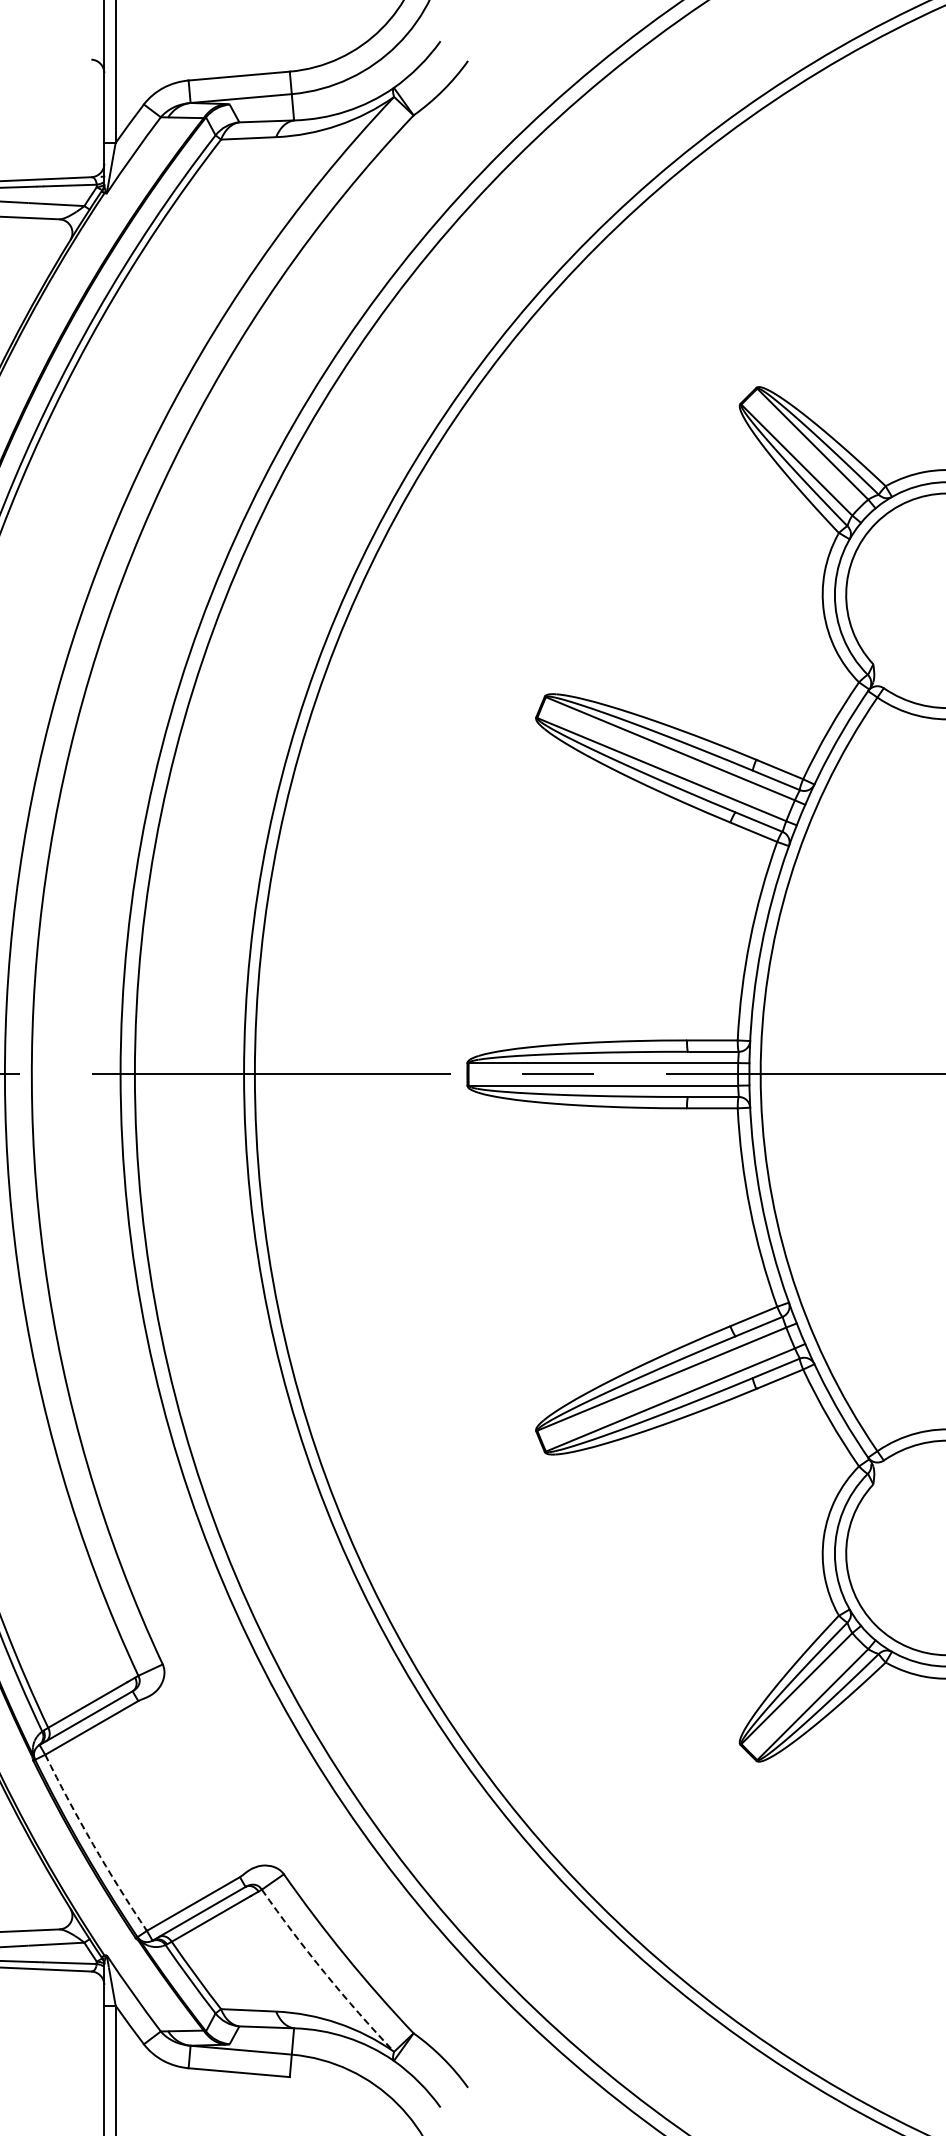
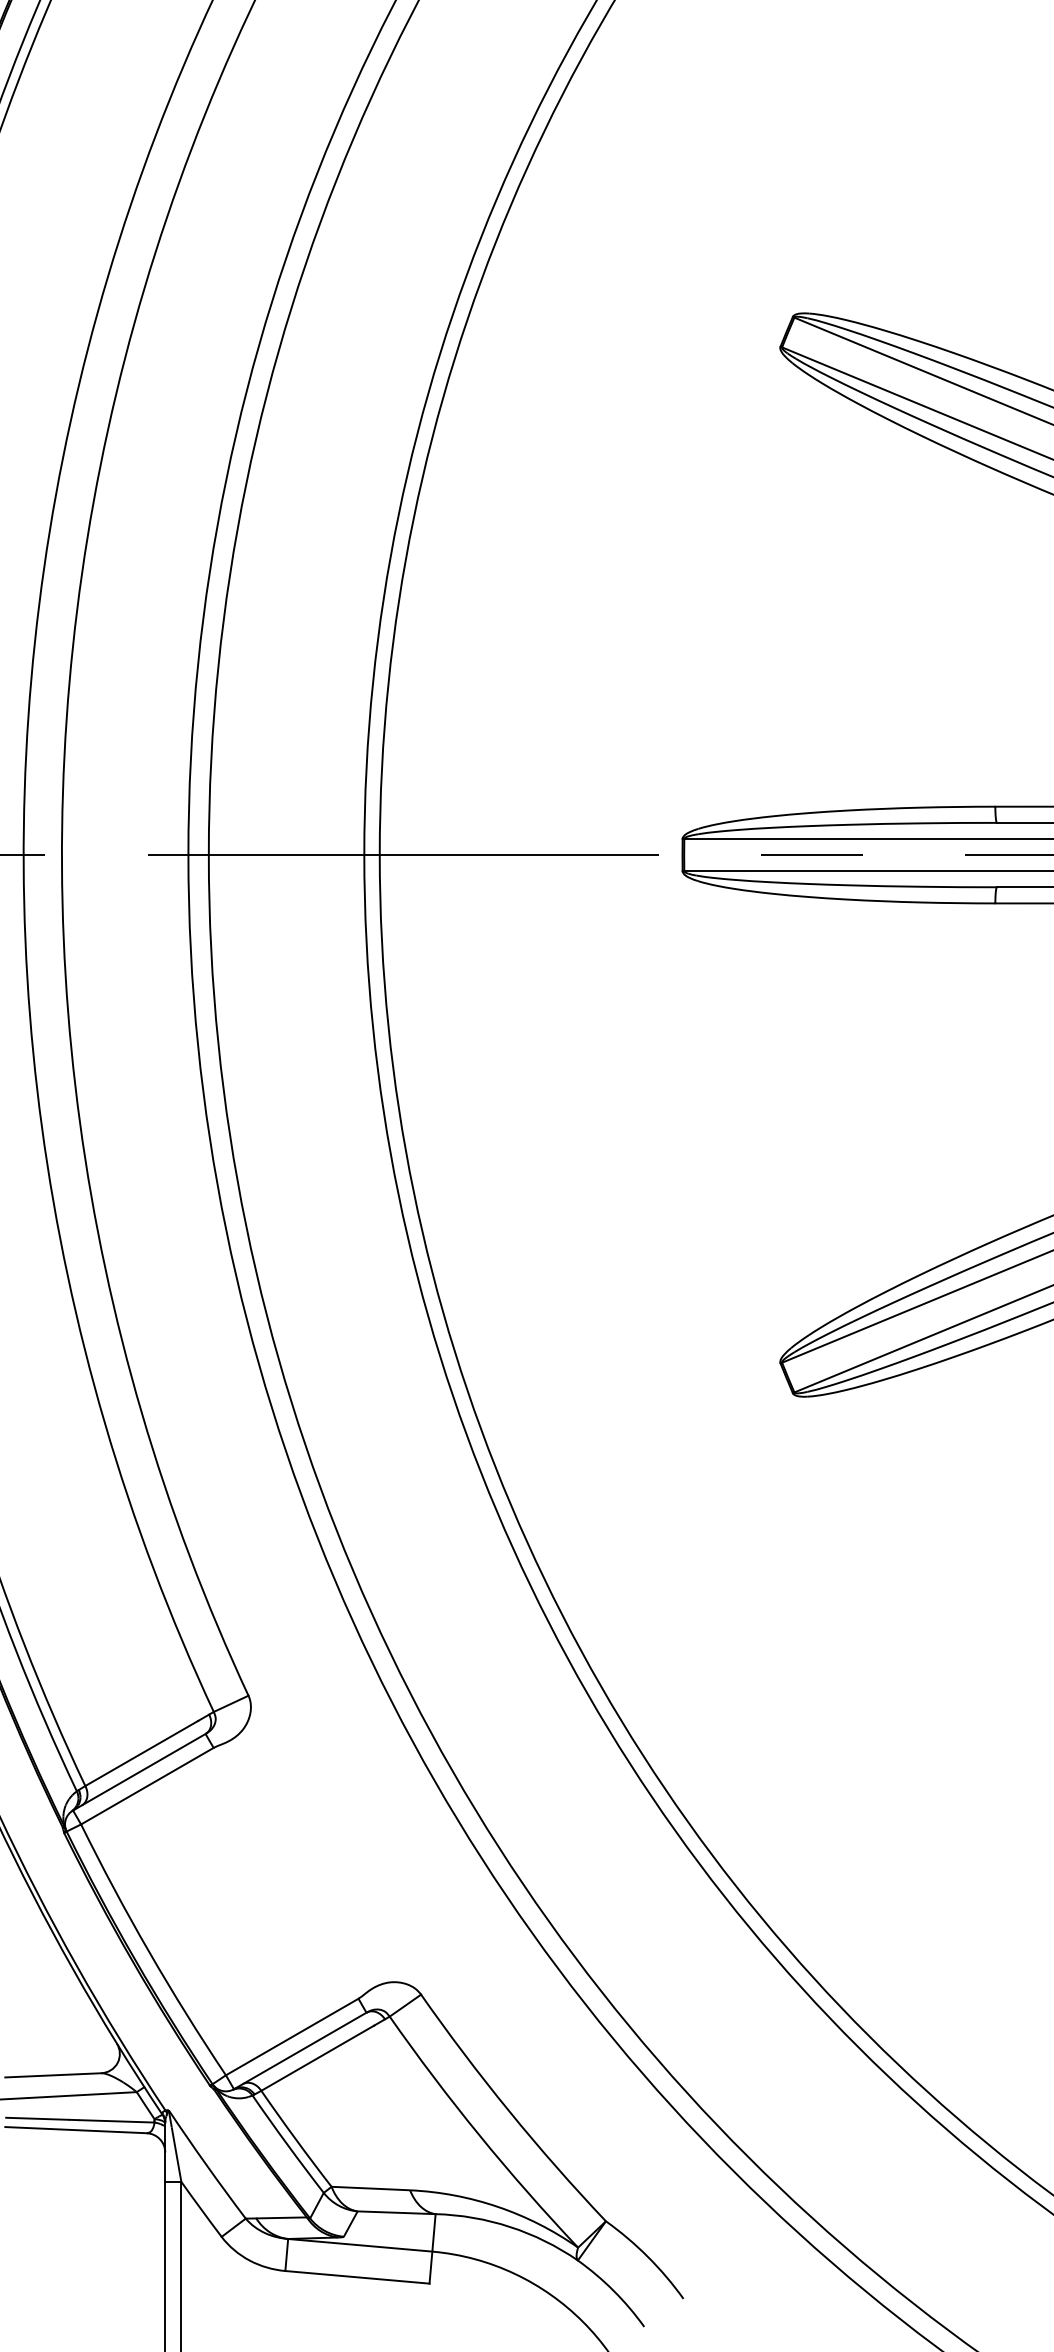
arc: (93, 1844) -> (149, 1952), dashed -> solid
arc: (325, 1973) -> (480, 2136), dashed -> solid

